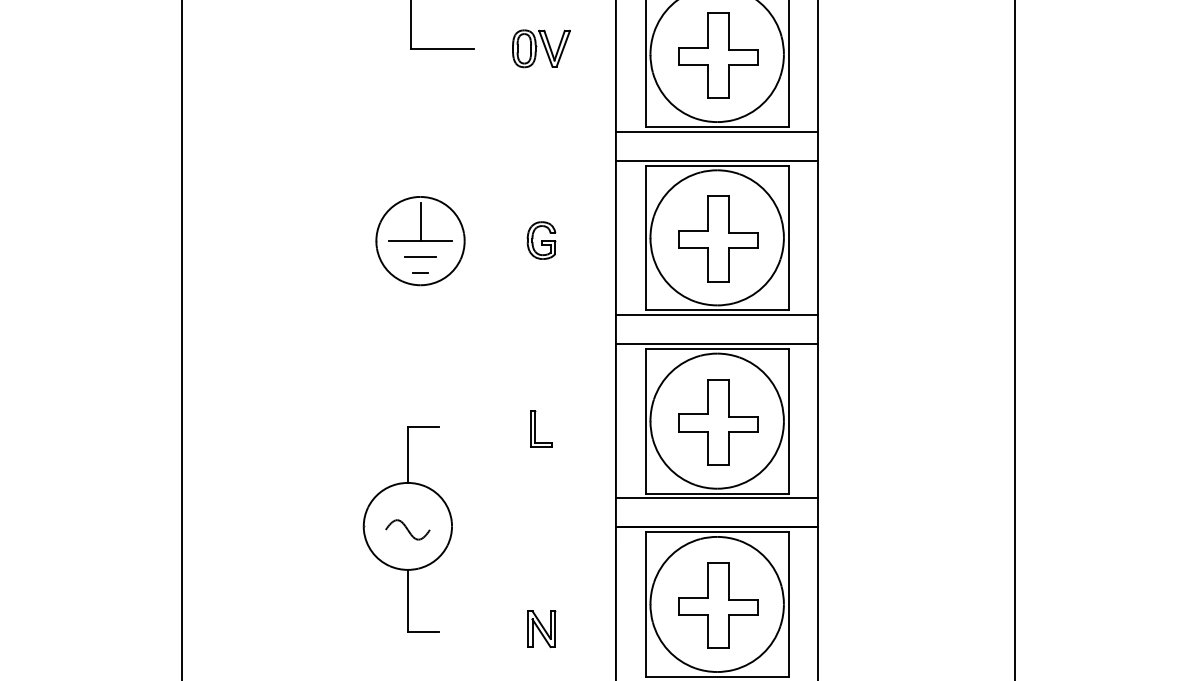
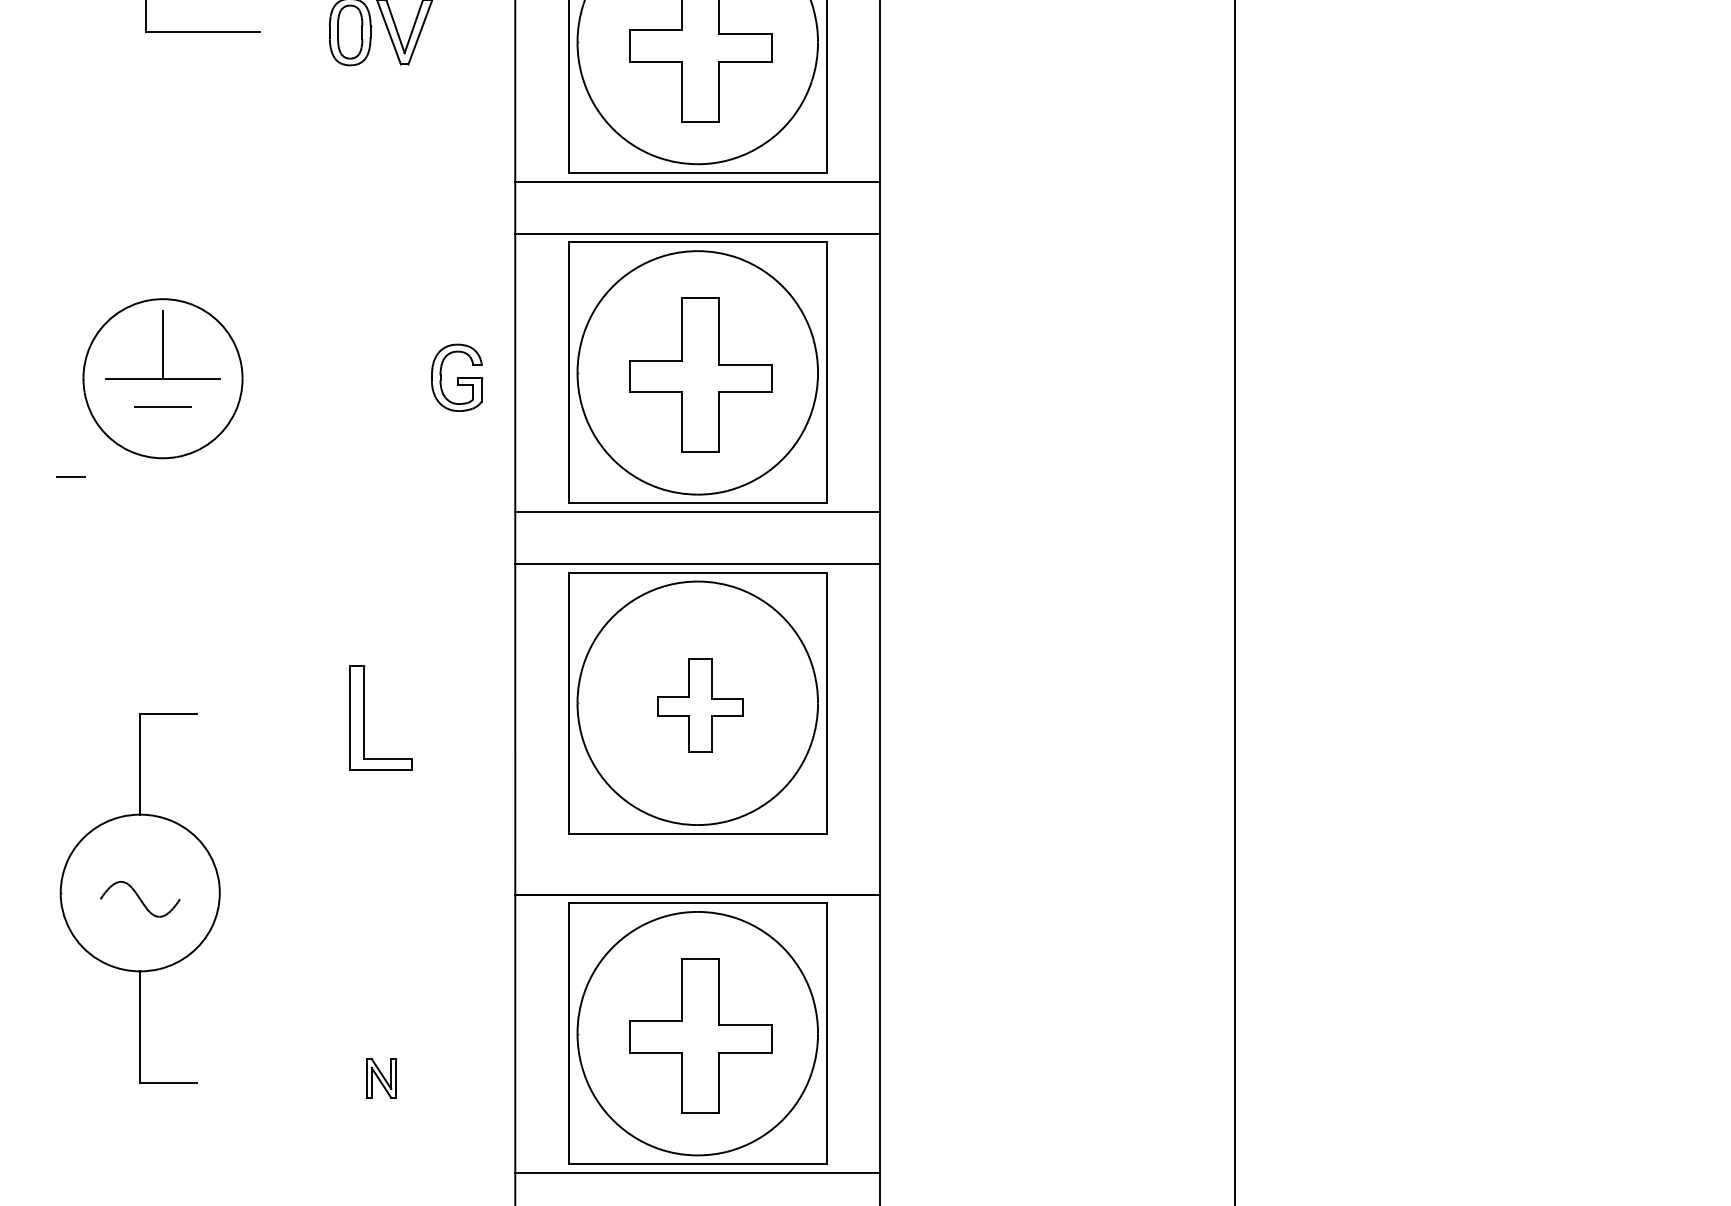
part: (541, 240) -> (456, 377), moved
line: (420, 272) -> (71, 476), moved
part: (718, 422) -> (700, 705), size x0.6
part: (541, 428) -> (381, 716), size x1.6
line: (716, 498) -> (696, 842), removed
part: (541, 629) -> (381, 1078), size x0.6

